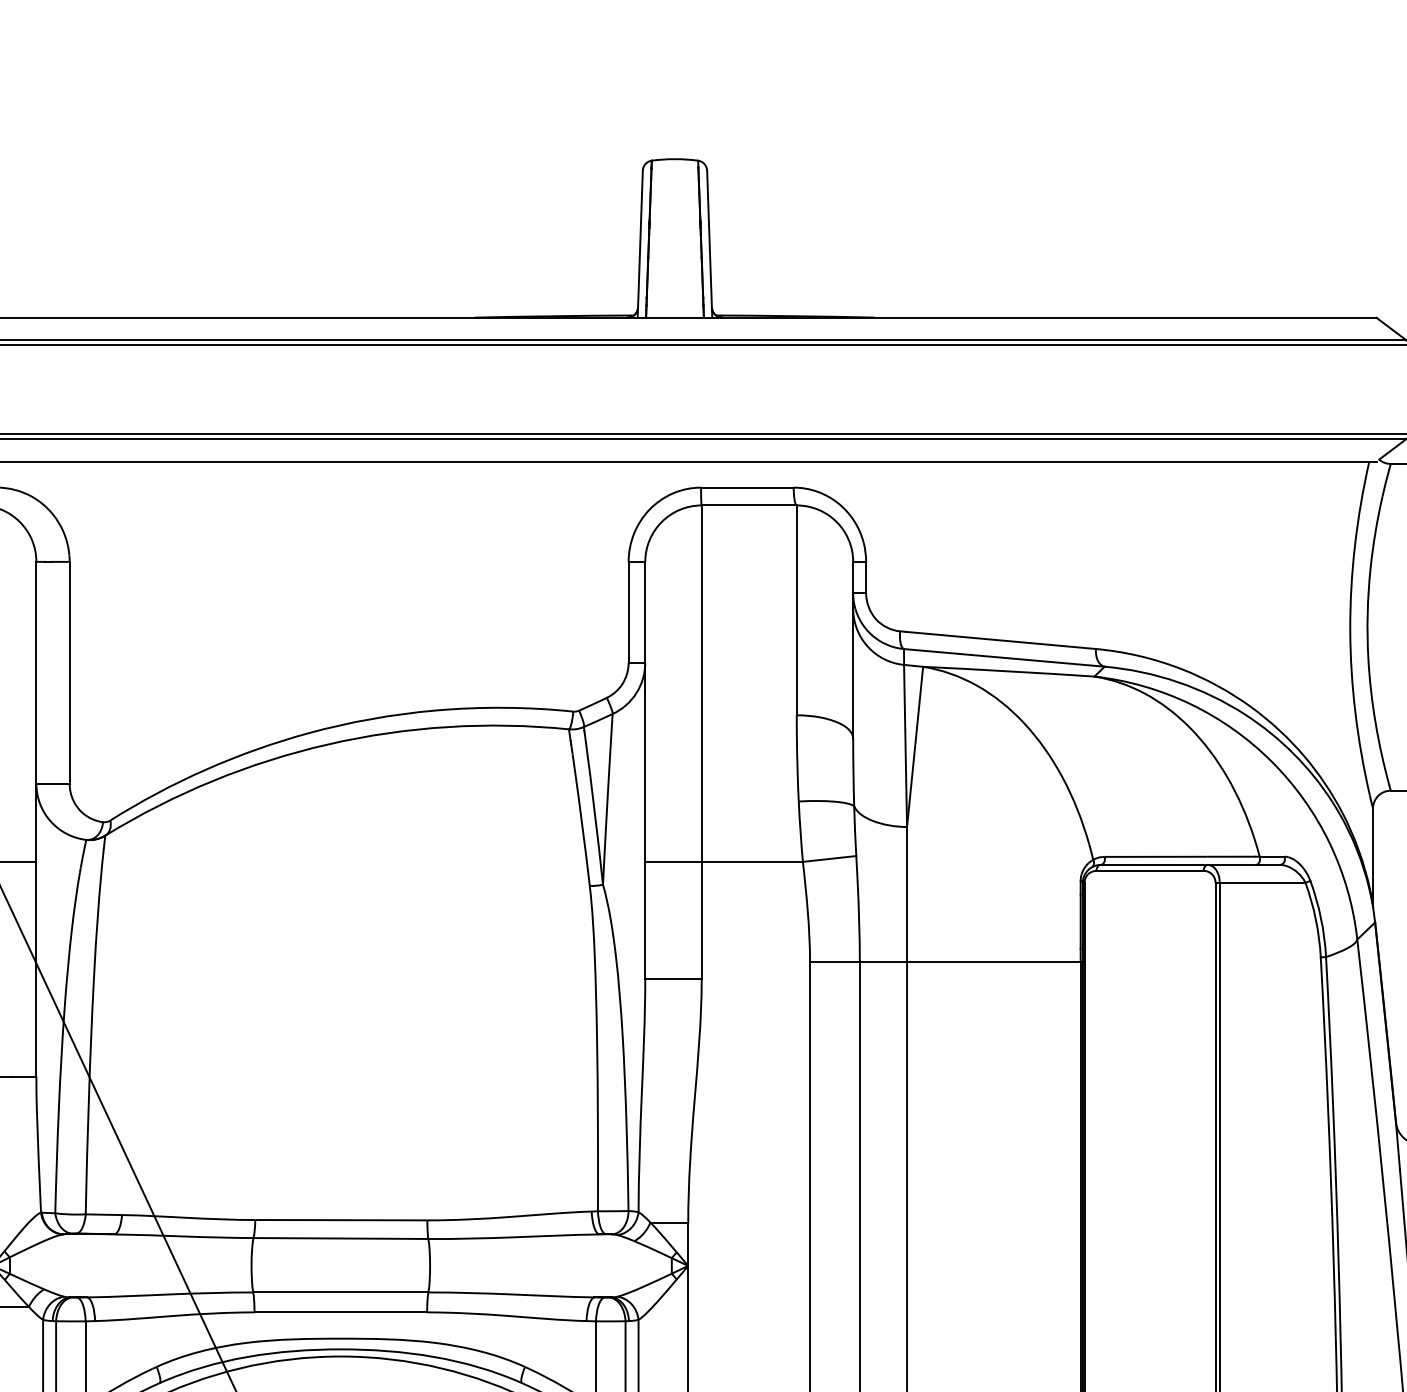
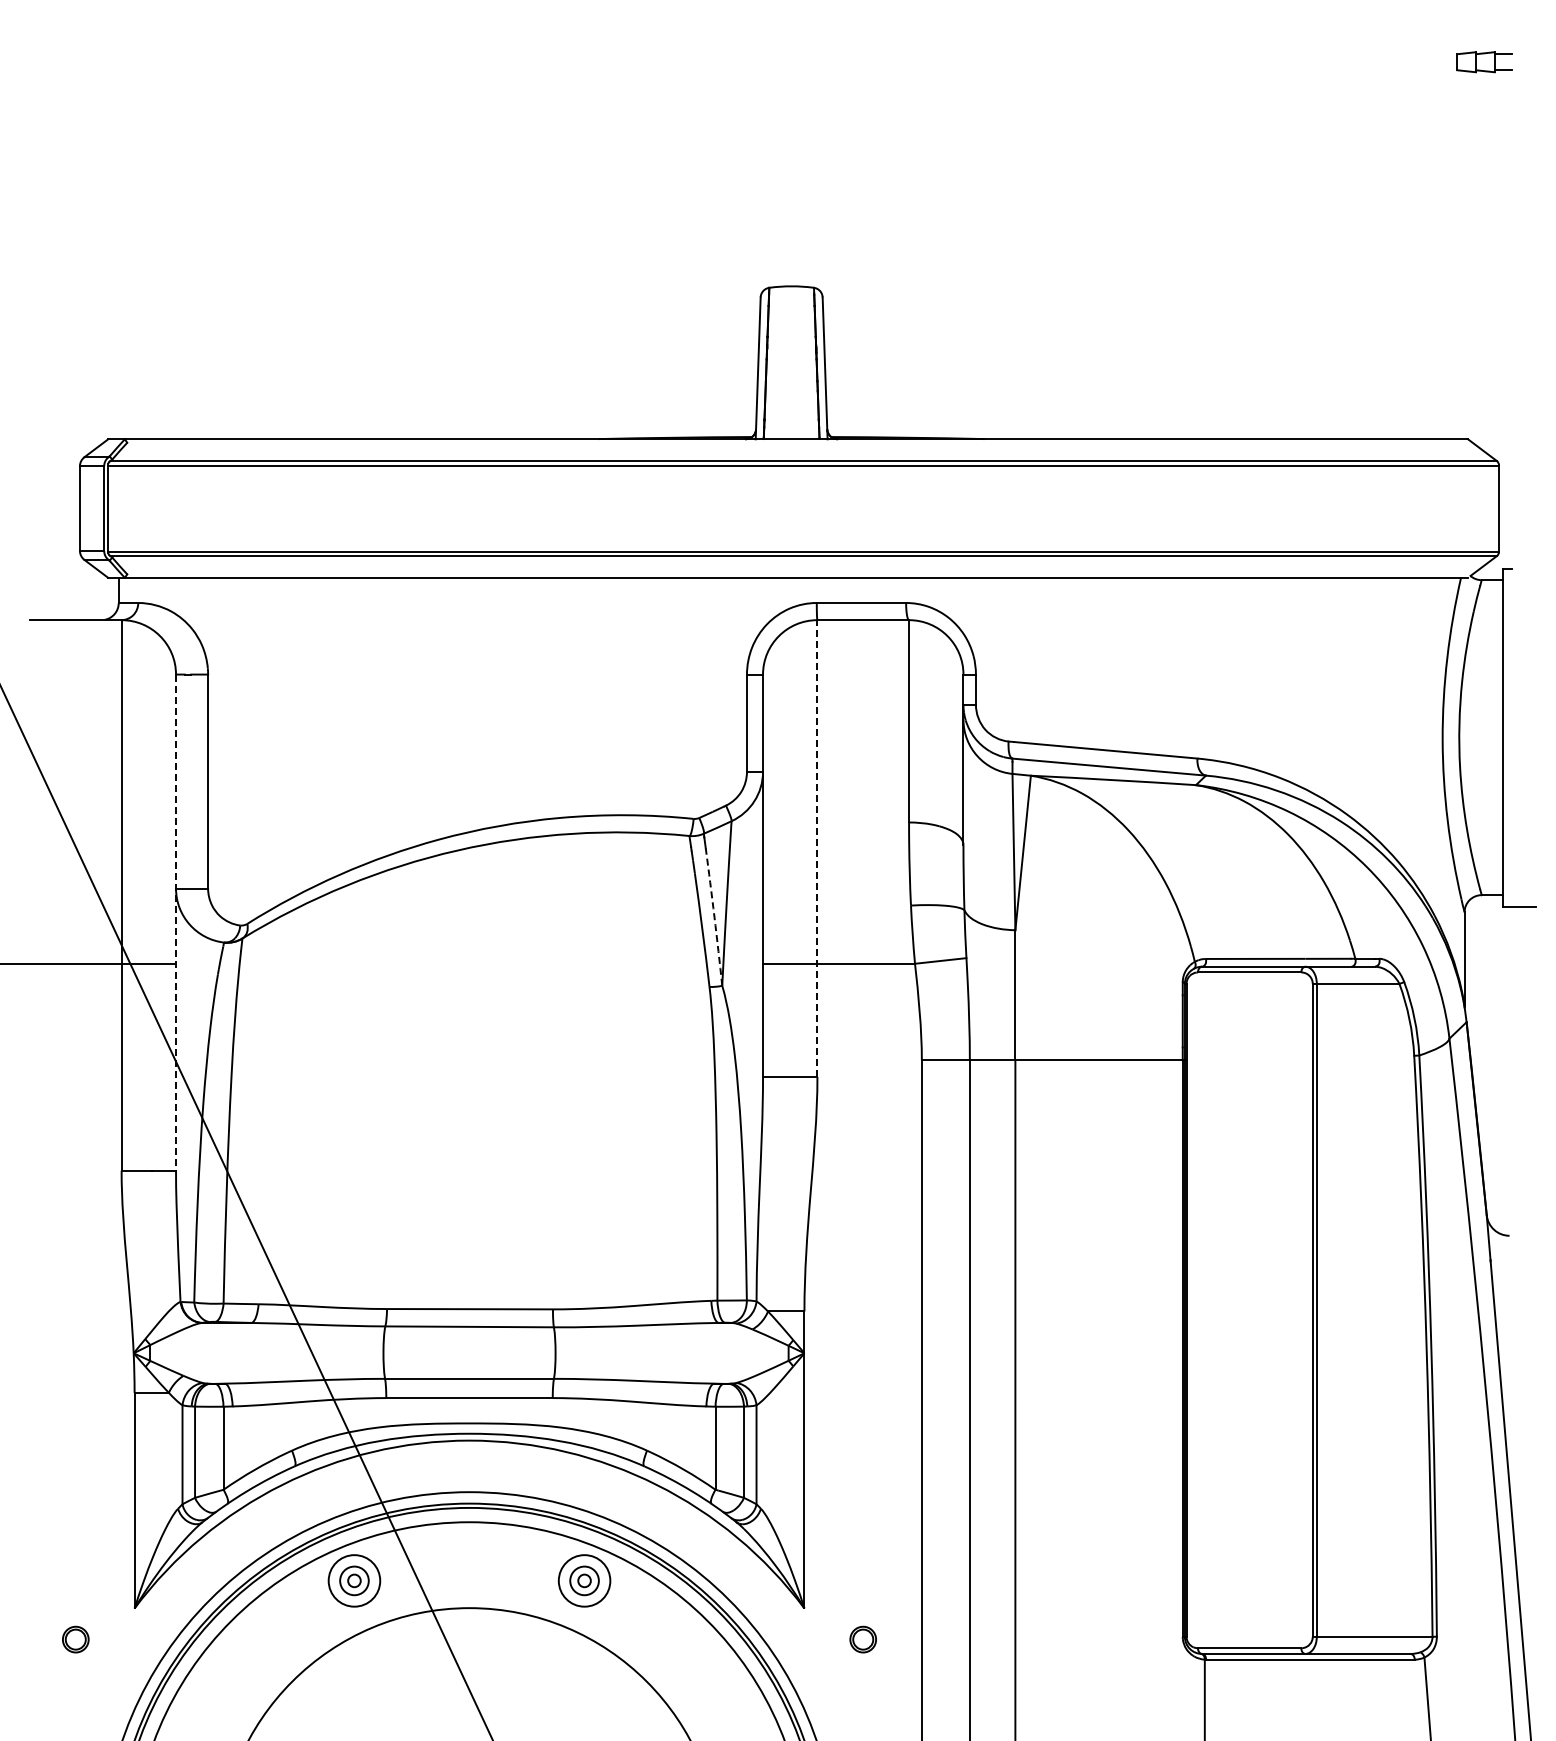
line: (701, 742) -> (817, 848), solid -> dashed
arc: (594, 813) -> (714, 917), solid -> dashed
line: (36, 820) -> (176, 923), solid -> dashed

